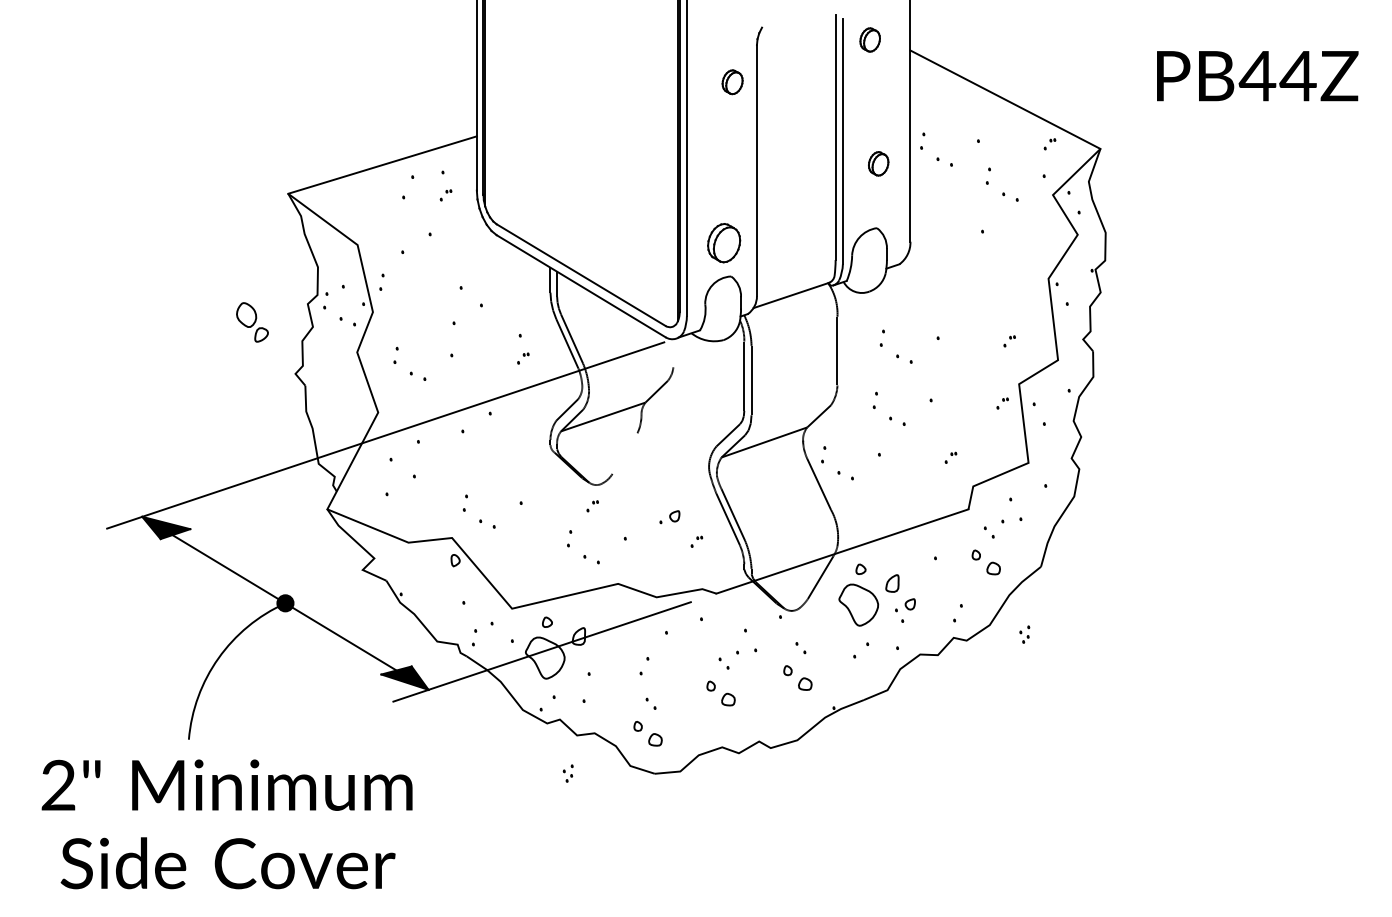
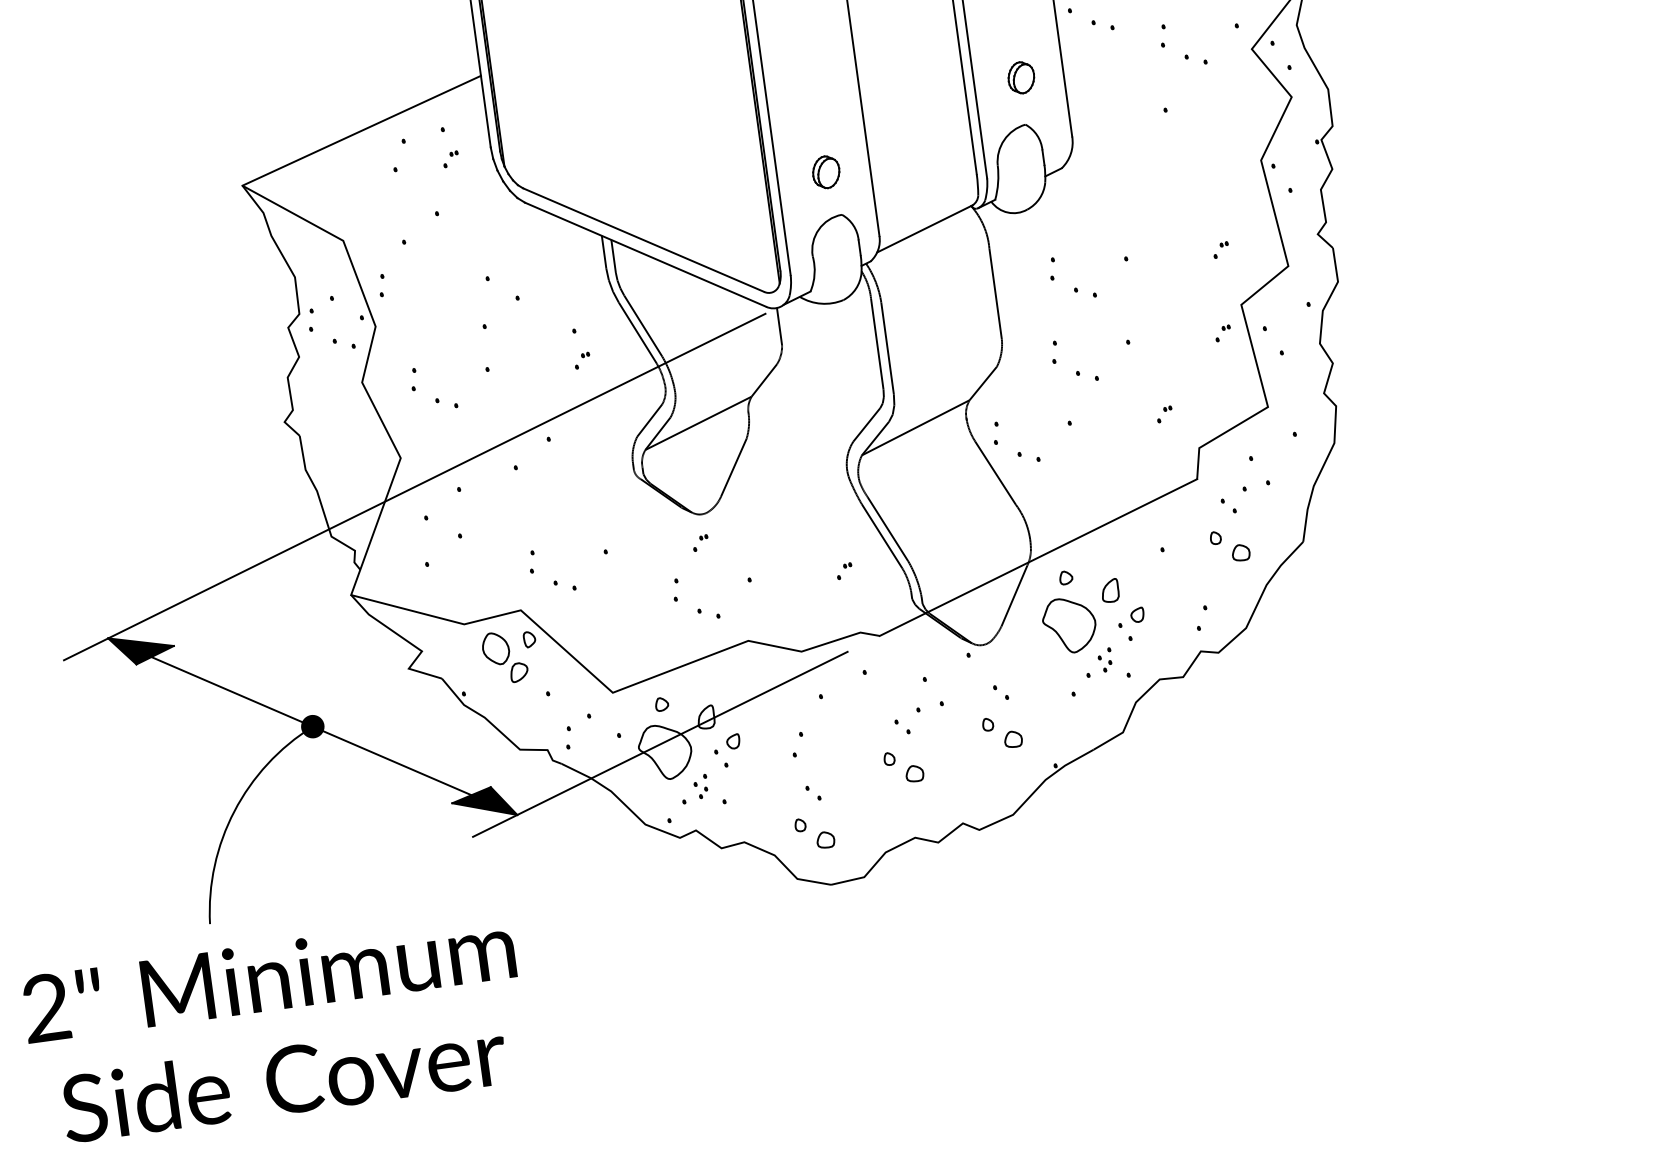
part: (878, 163) -> (1021, 77), moved
part: (723, 243) -> (825, 172), size x0.62
part: (252, 322) -> (505, 657), moved
line: (673, 353) -> (779, 326), added
line: (624, 453) -> (733, 467), added
part: (669, 517) -> (726, 744), moved
part: (1024, 634) -> (1104, 660), moved
part: (567, 773) -> (700, 786), moved

